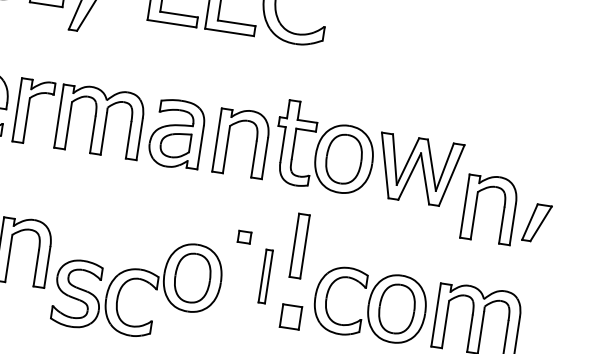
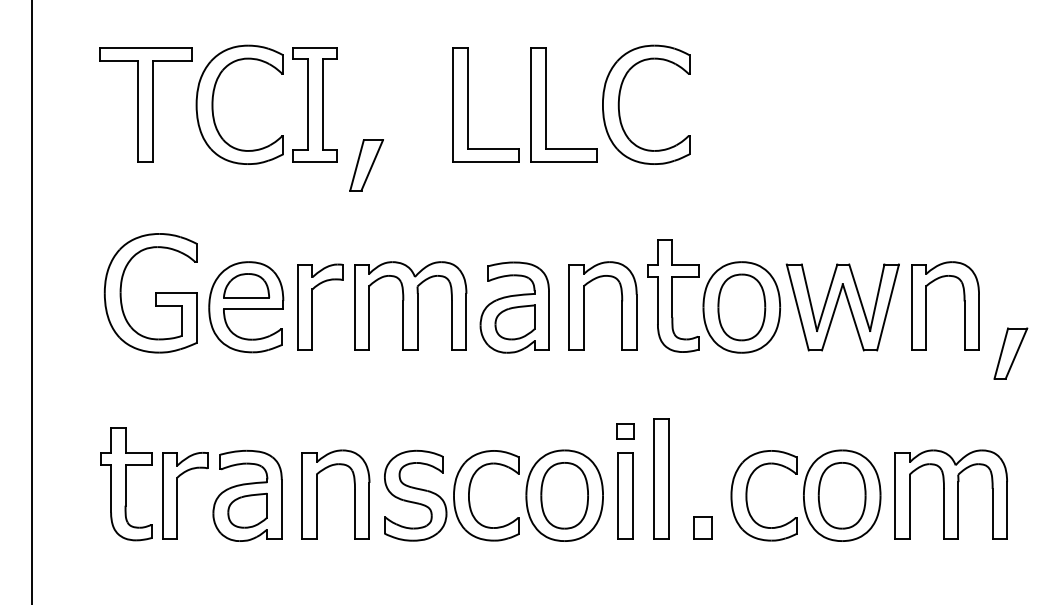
part: (503, 207) -> (963, 301), moved
part: (299, 245) -> (625, 495), moved
part: (265, 276) -> (661, 478), size x1.67
part: (104, 297) -> (451, 495), moved
part: (290, 316) -> (702, 527), size x0.71

